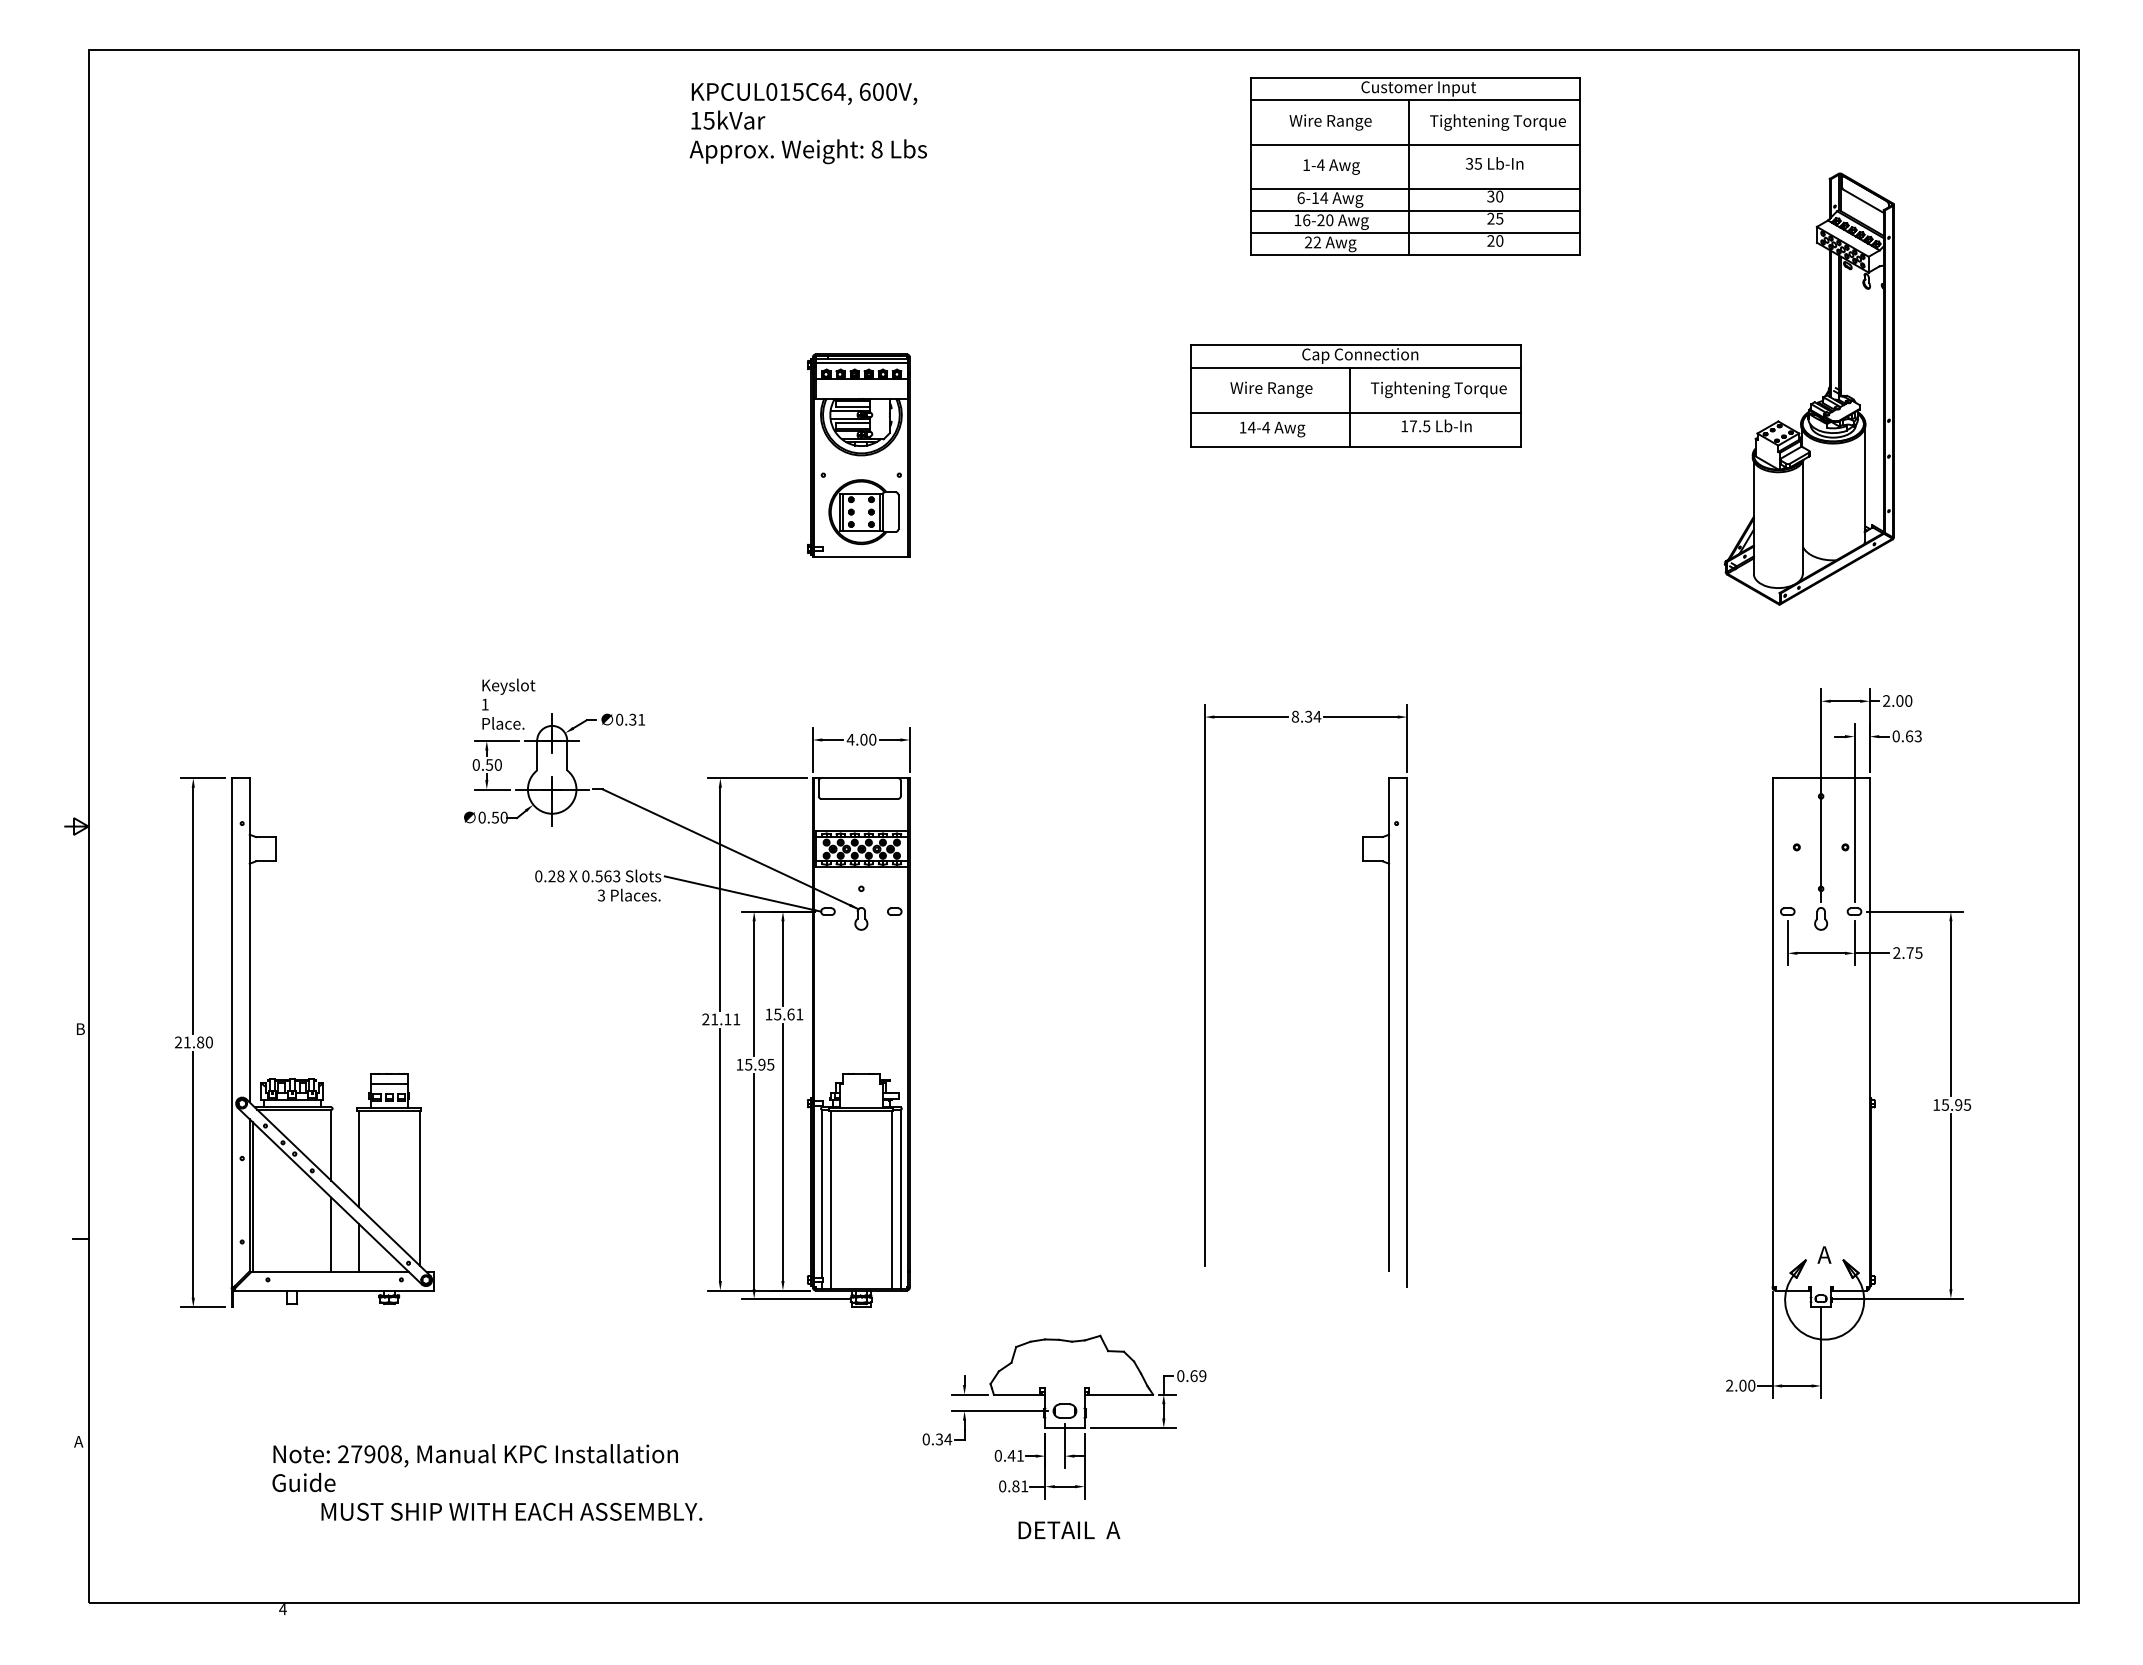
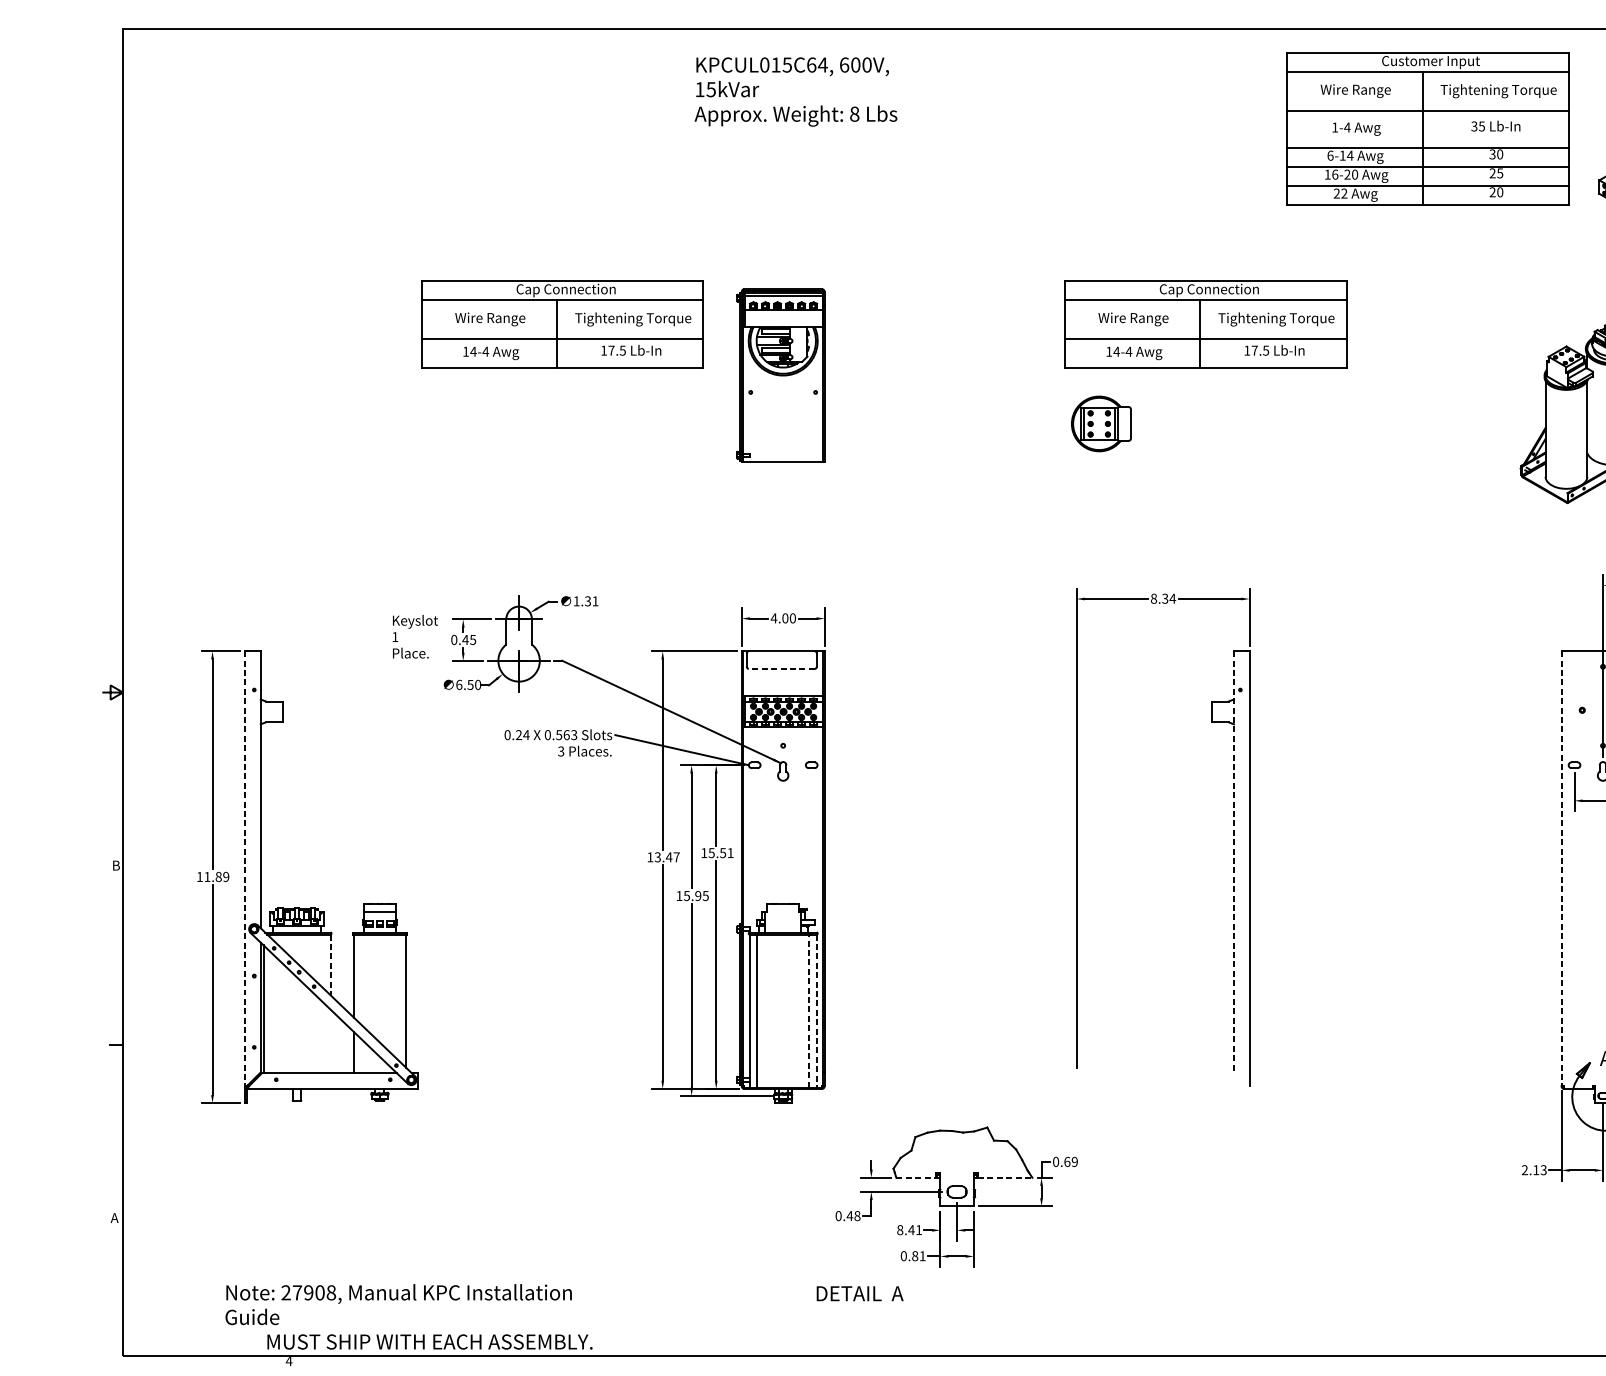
text: (807, 123) -> (795, 91), moved
part: (1415, 166) -> (1428, 128), moved
part: (602, 395) -> (562, 324), added
part: (863, 511) -> (1101, 423), moved
text: (508, 703) -> (415, 636), moved
text: (619, 719) -> (576, 601), 0.31 -> 1.31
text: (493, 764) -> (468, 639), 0.50 -> 0.45
line: (859, 798) -> (781, 668), solid -> dashed
text: (481, 817) -> (458, 684), 0.50 -> 6.50
text: (560, 876) -> (526, 735), 0.28 -> 0.24
text: (790, 1014) -> (722, 853), 15.61 -> 15.51
text: (721, 1019) -> (663, 857), 21.11 -> 13.47
line: (1389, 1024) -> (1234, 861), solid -> dashed
line: (231, 1032) -> (245, 868), solid -> dashed
line: (1772, 1032) -> (1561, 868), solid -> dashed
text: (193, 1042) -> (212, 877), 21.80 -> 11.89
line: (331, 1145) -> (330, 964), solid -> dashed
line: (891, 1199) -> (808, 1011), solid -> dashed
line: (900, 1199) -> (816, 1011), solid -> dashed
line: (331, 1234) -> (330, 1041), removed
text: (1747, 1385) -> (1540, 1169), 2.00 -> 2.13
line: (1017, 1394) -> (916, 1177), solid -> dashed
line: (1121, 1394) -> (1005, 1177), solid -> dashed
text: (943, 1439) -> (853, 1216), 0.34 -> 0.48
text: (997, 1455) -> (899, 1229), 0.41 -> 8.41
text: (487, 1482) -> (409, 1316), moved
text: (1069, 1529) -> (860, 1293), moved

